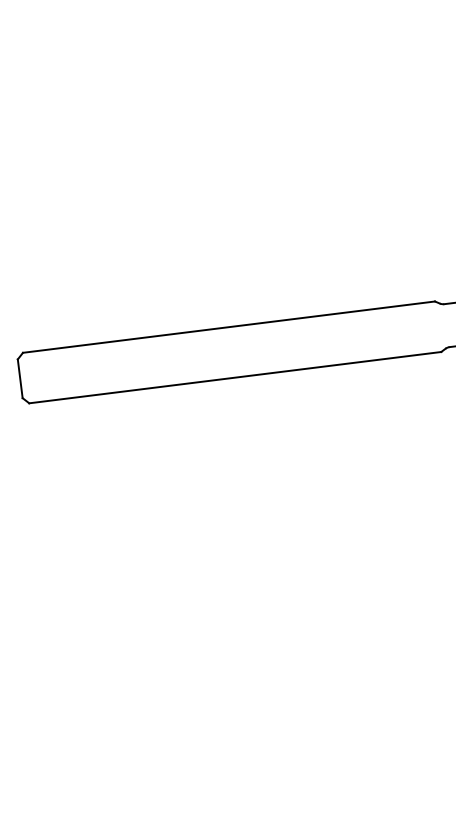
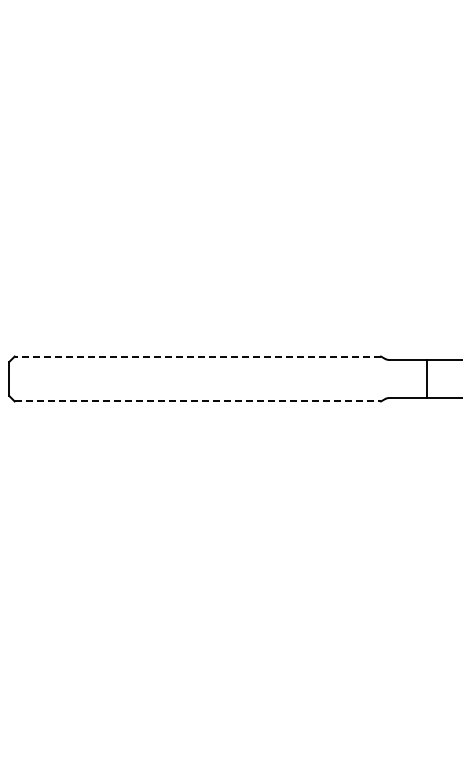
line: (228, 327) -> (197, 356), solid -> dashed
line: (235, 377) -> (198, 401), solid -> dashed

